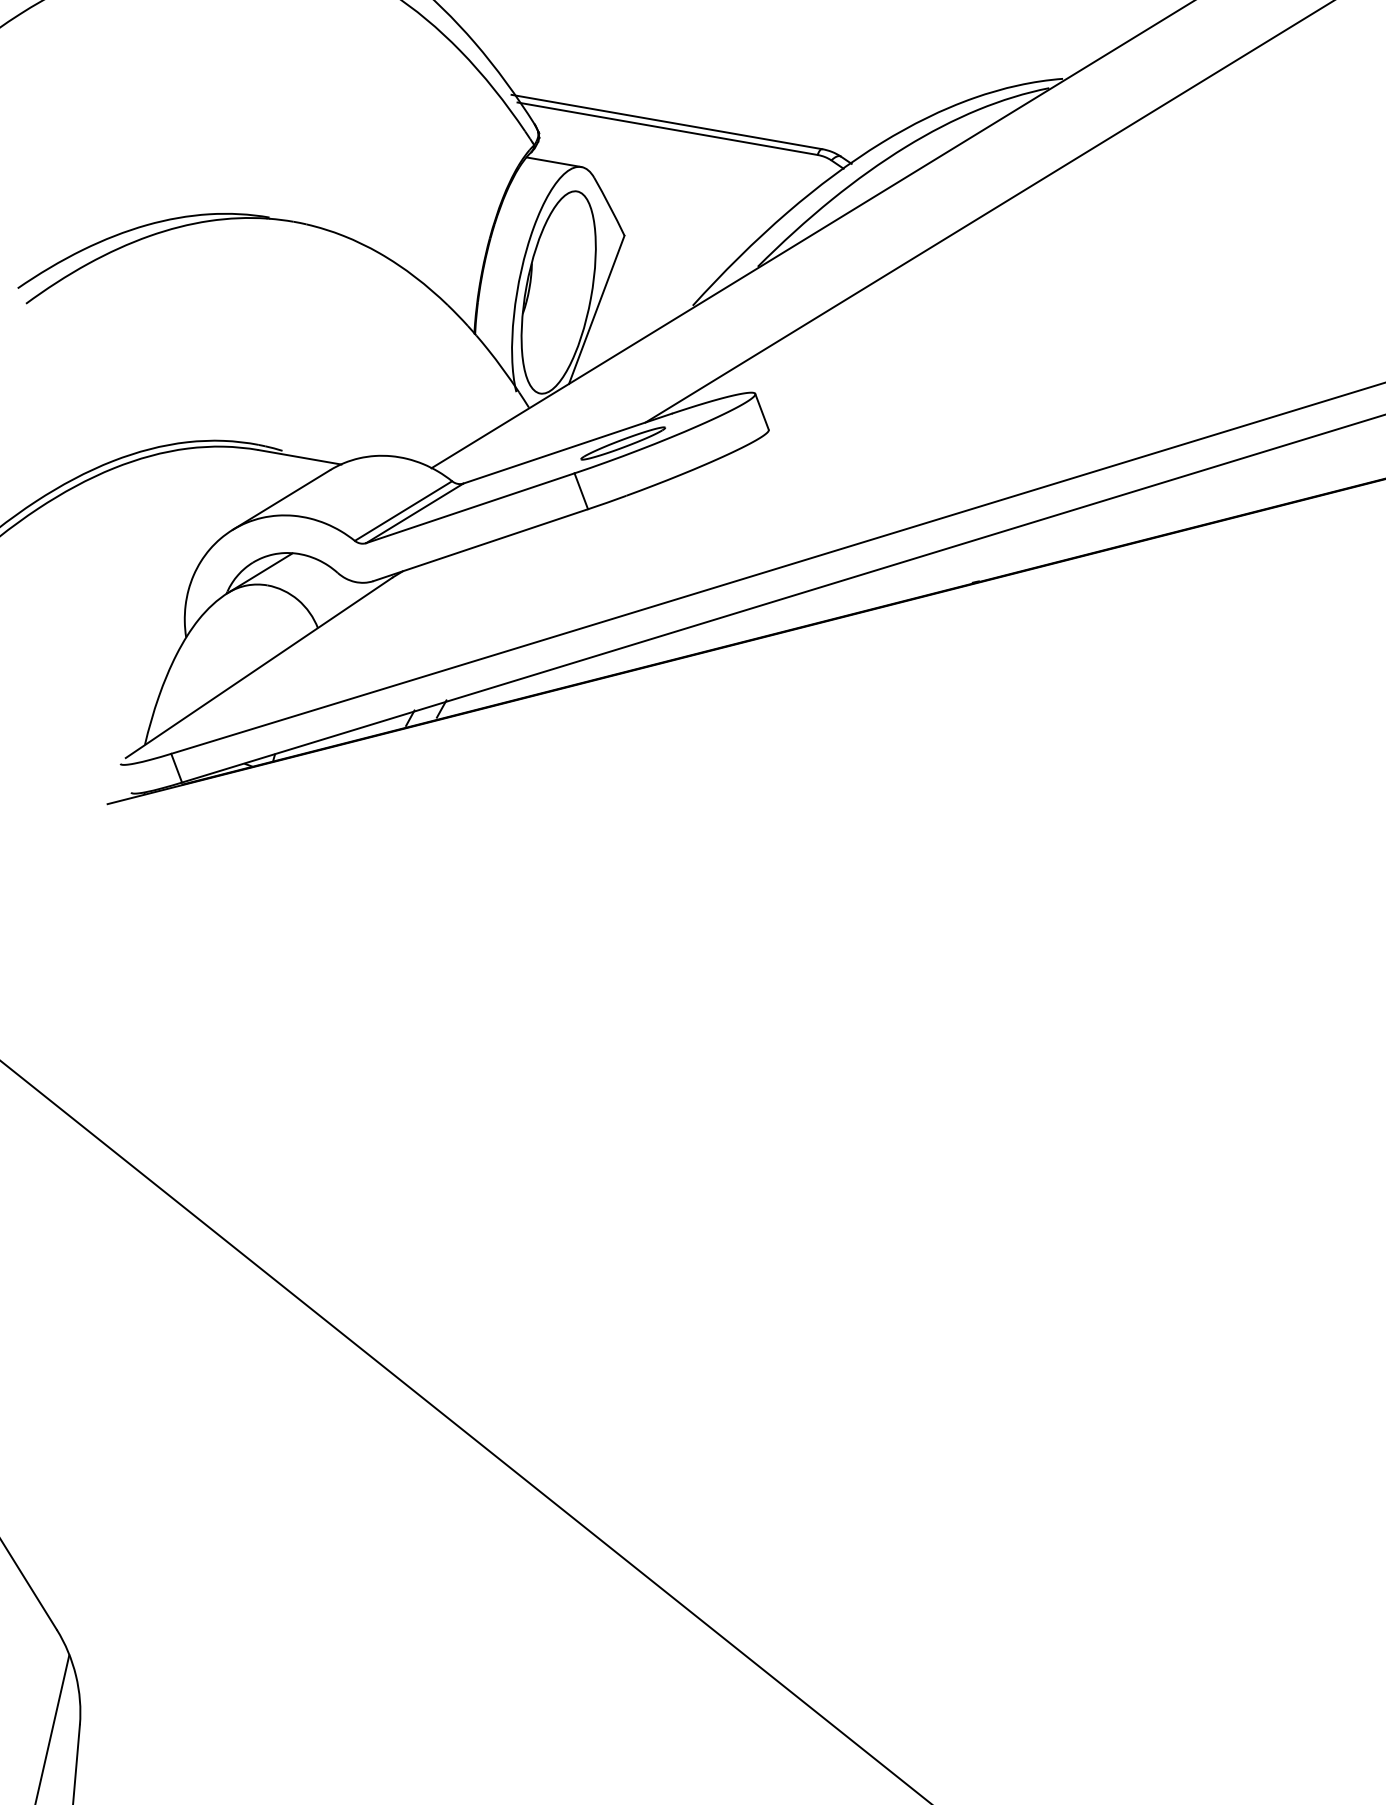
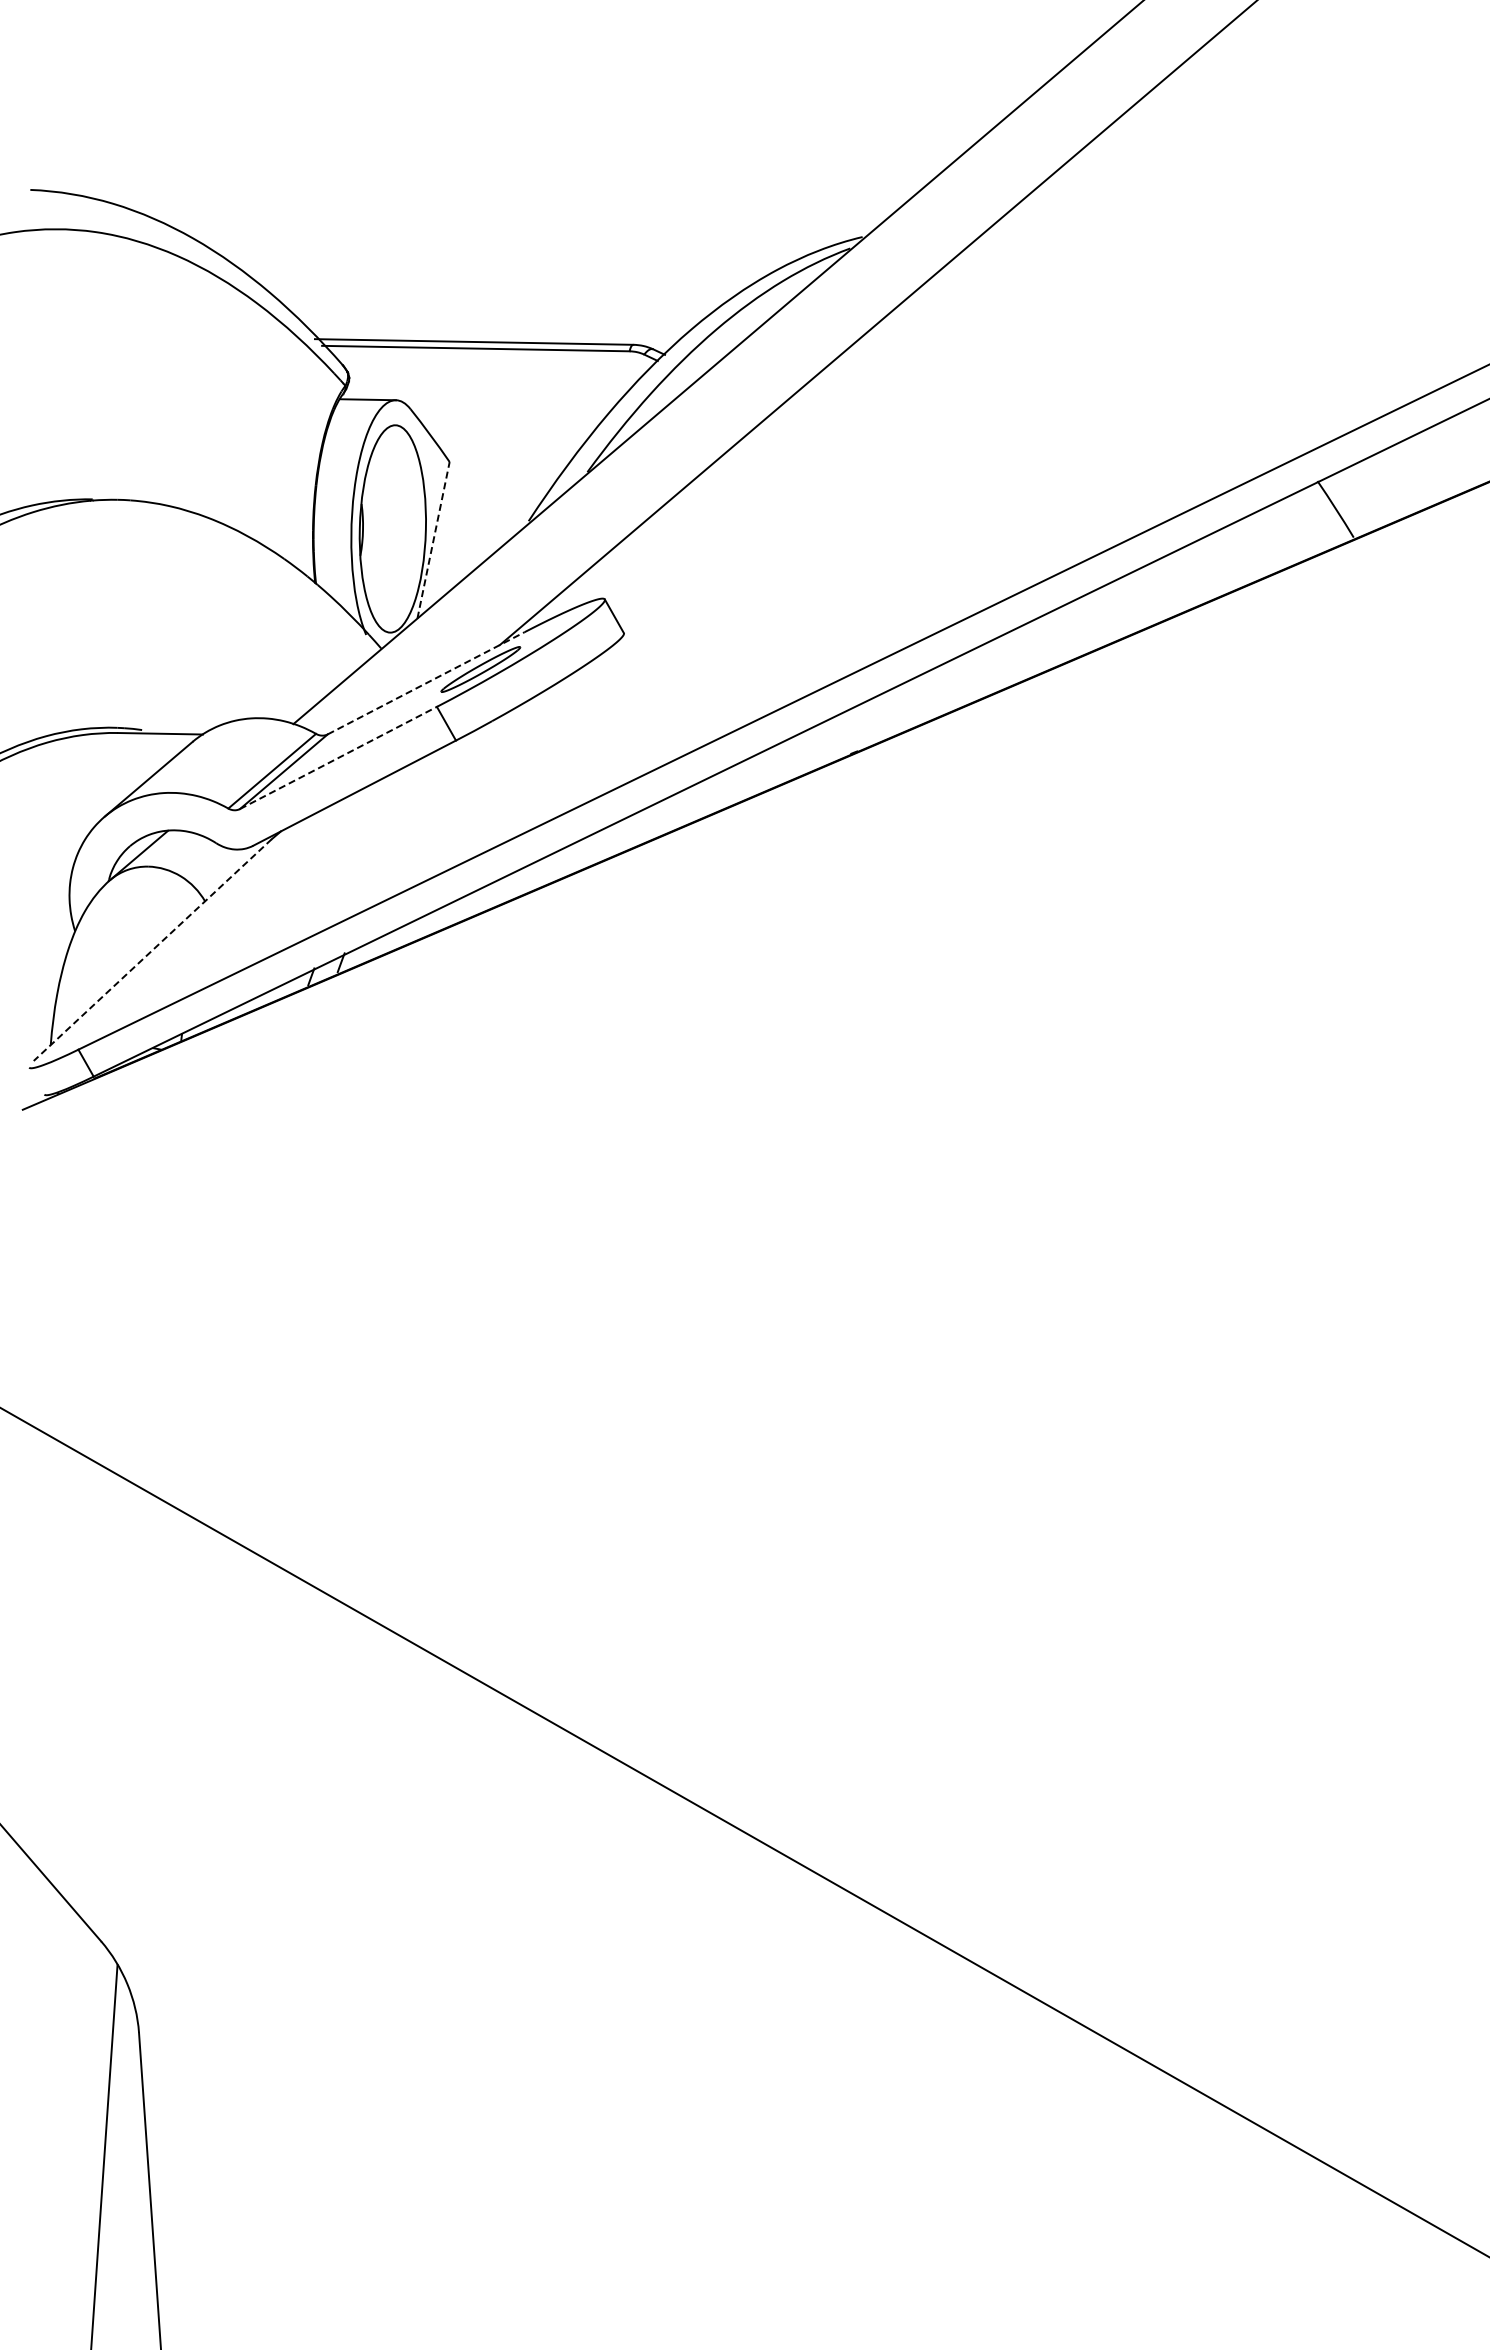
line: (596, 310) -> (433, 540), solid -> dashed
line: (567, 448) -> (426, 683), solid -> dashed
line: (470, 507) -> (338, 757), solid -> dashed
line: (258, 668) -> (152, 950), solid -> dashed

